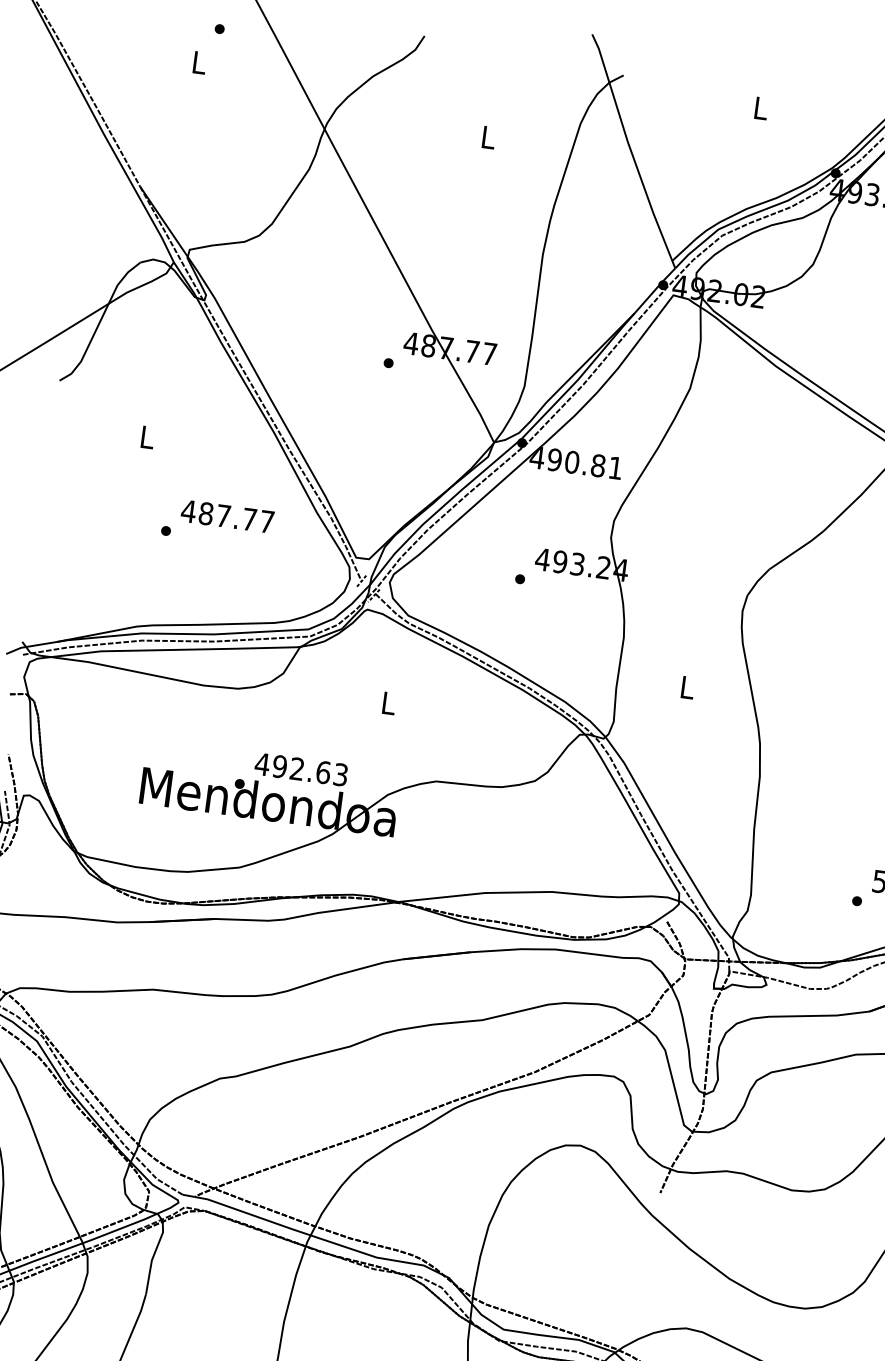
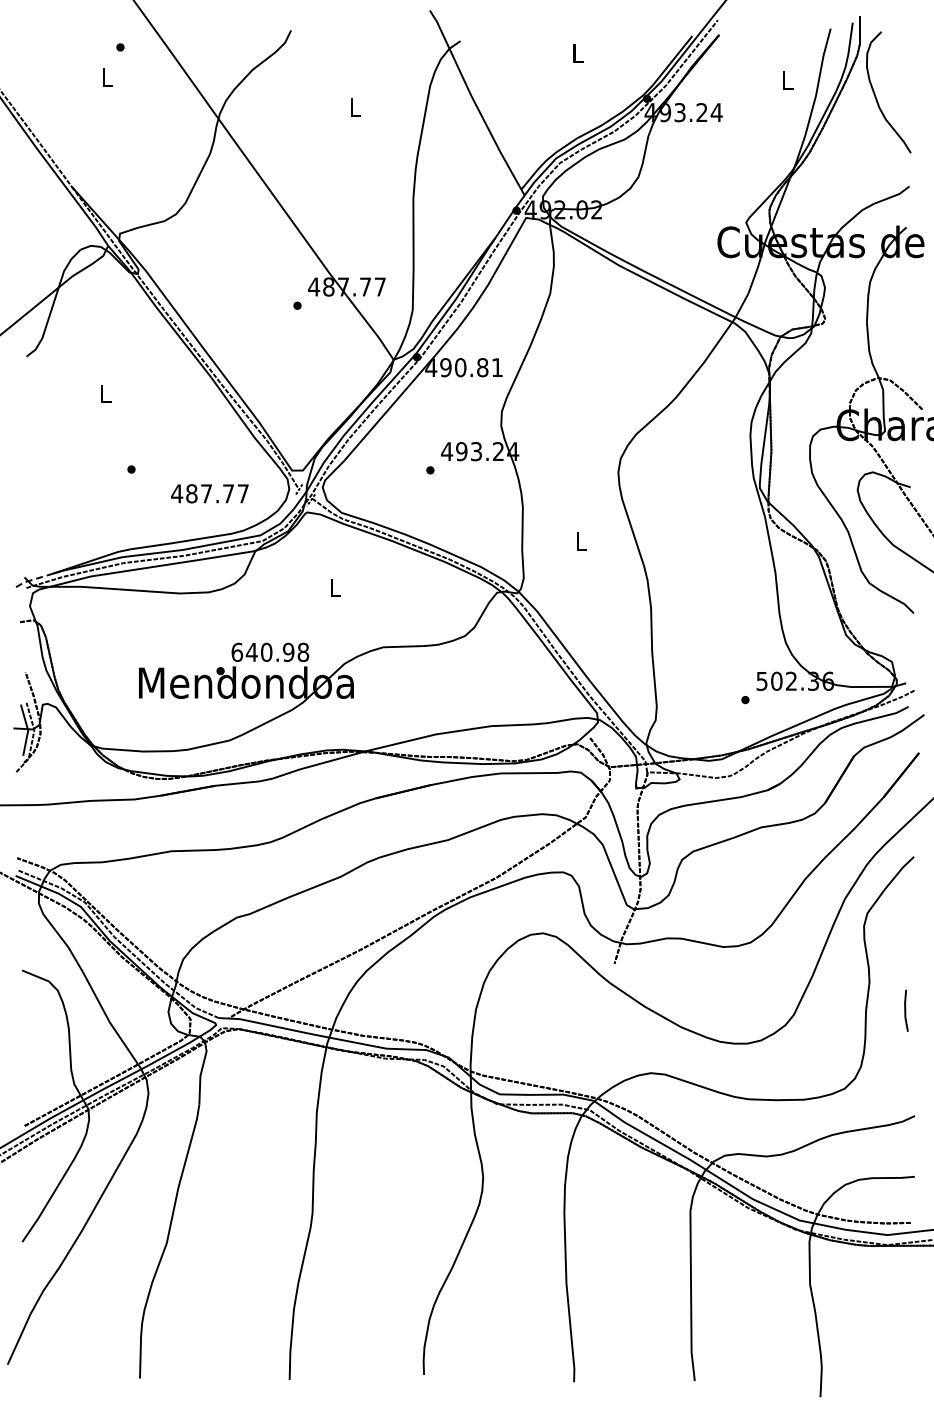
text: (227, 516) -> (209, 493), moved
line: (30, 646) -> (31, 580), solid -> dashed
text: (301, 769) -> (270, 652), 492.63 -> 640.98

